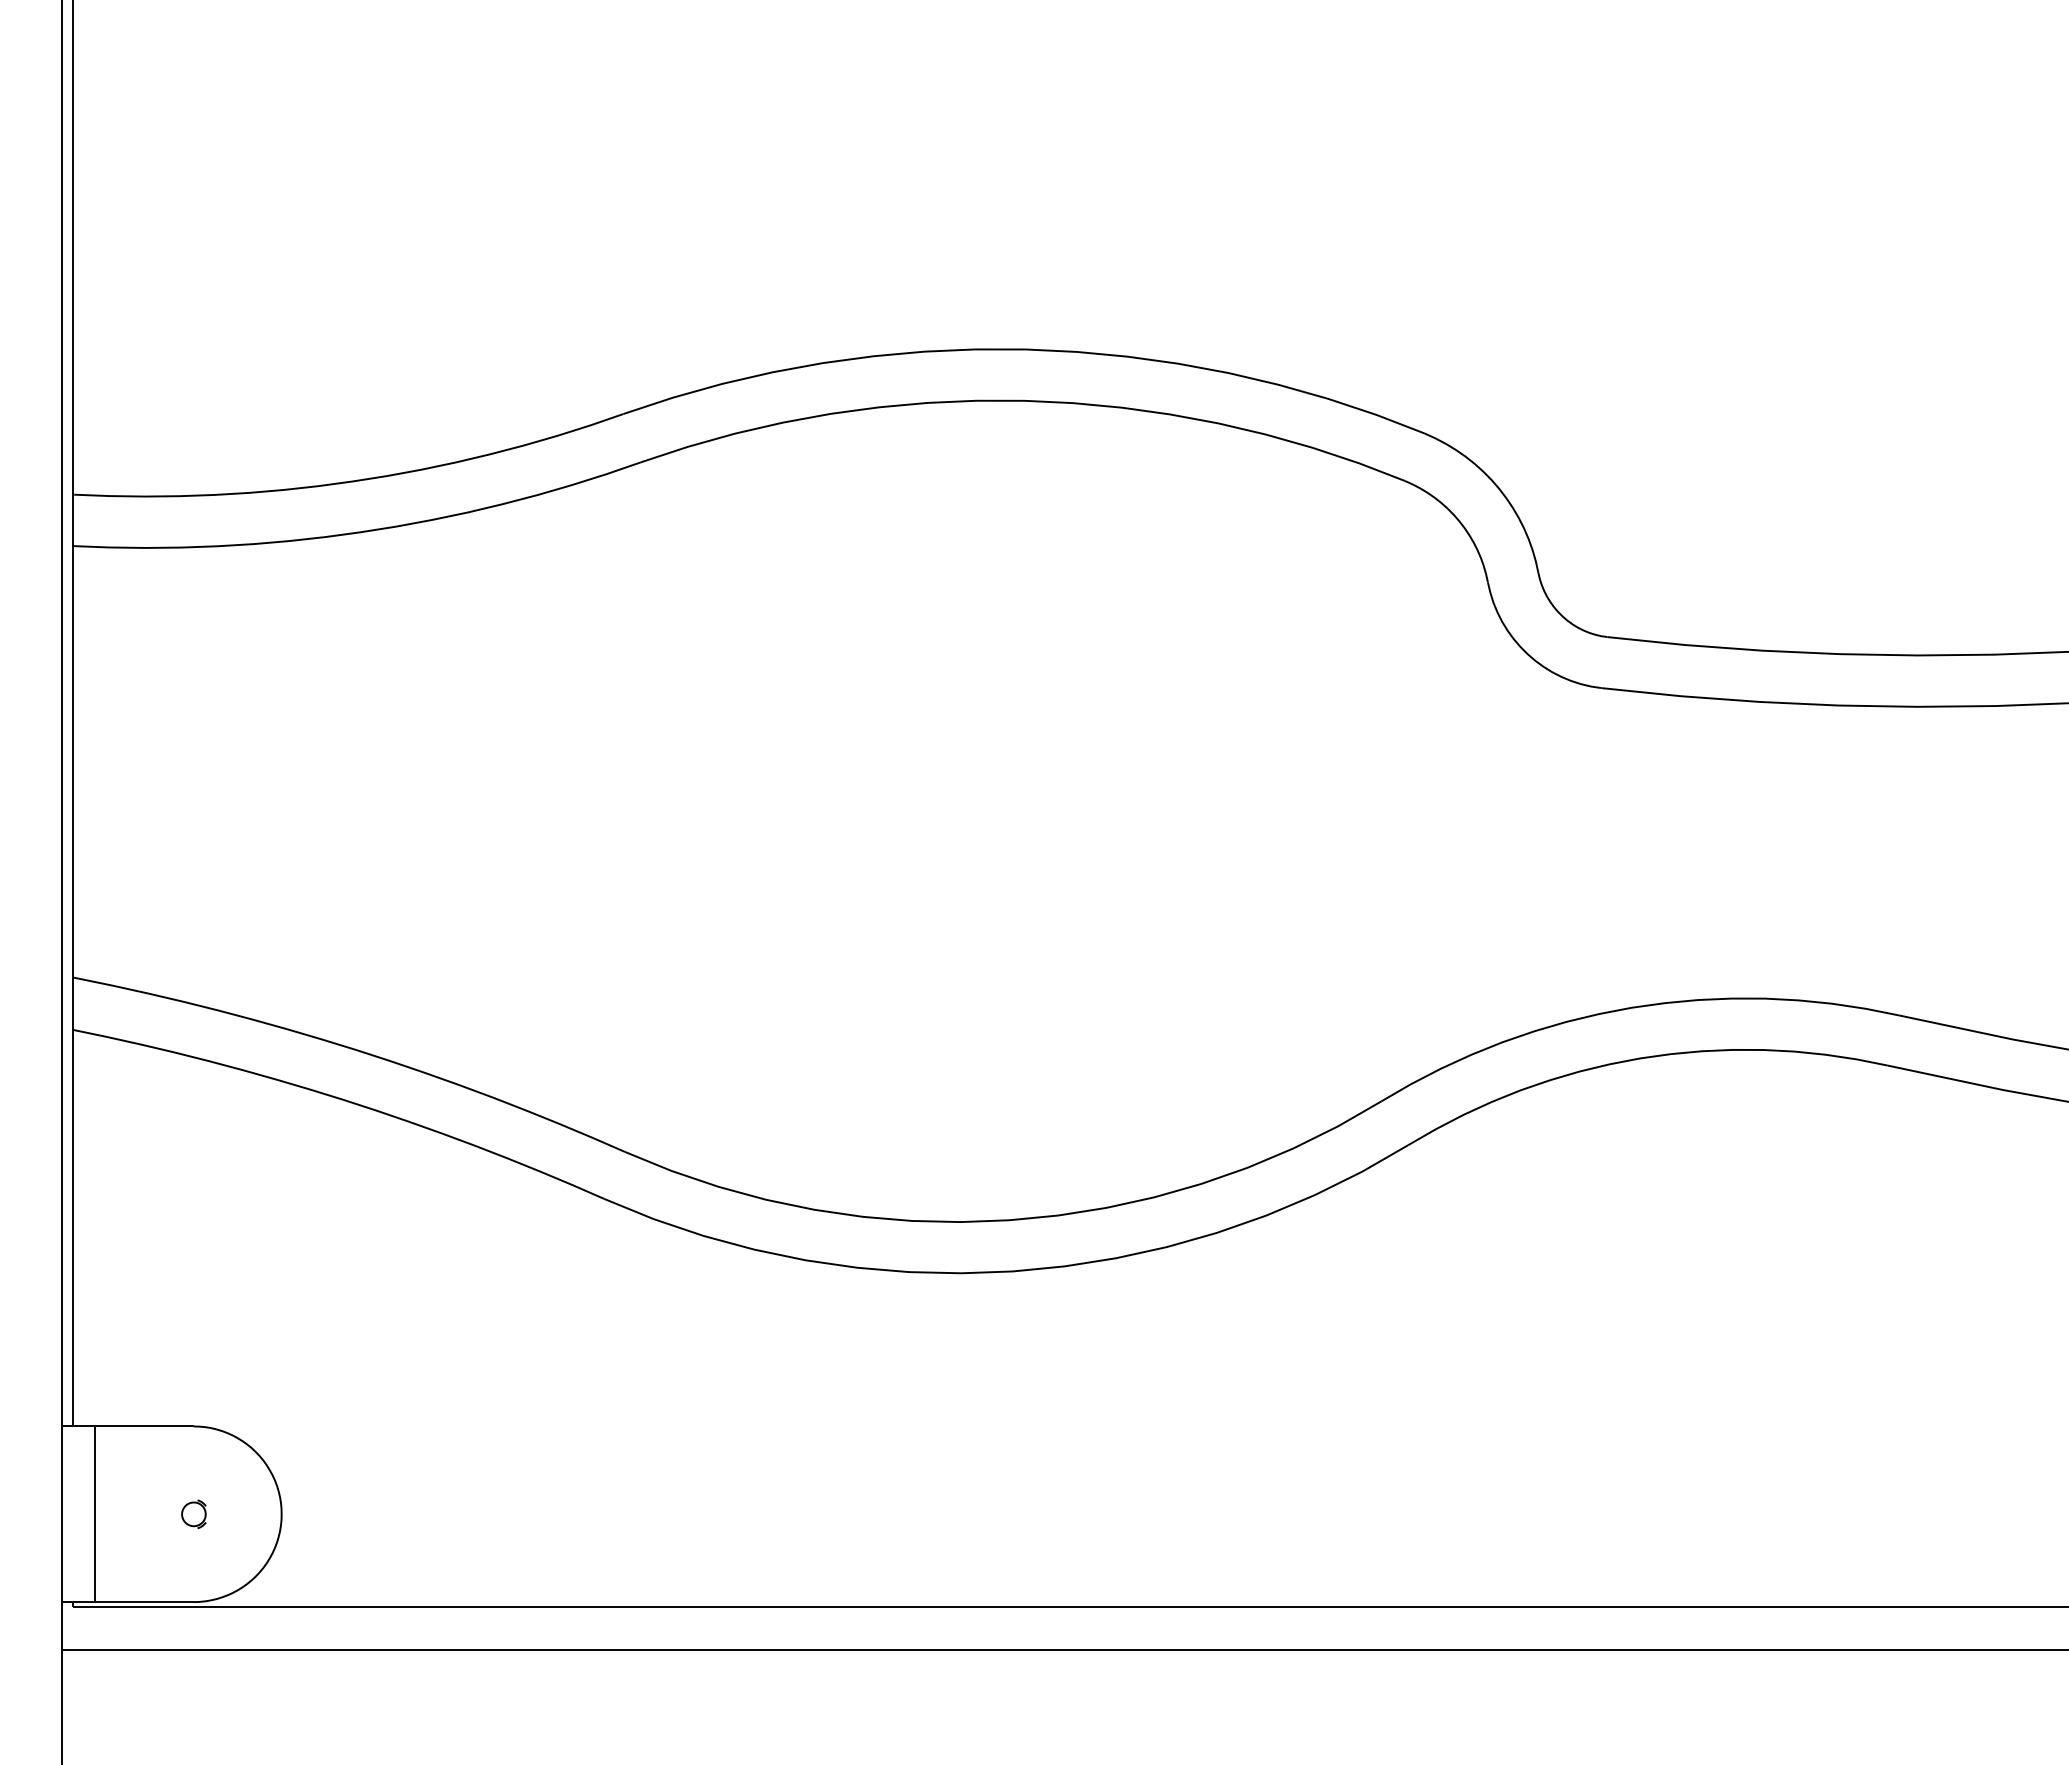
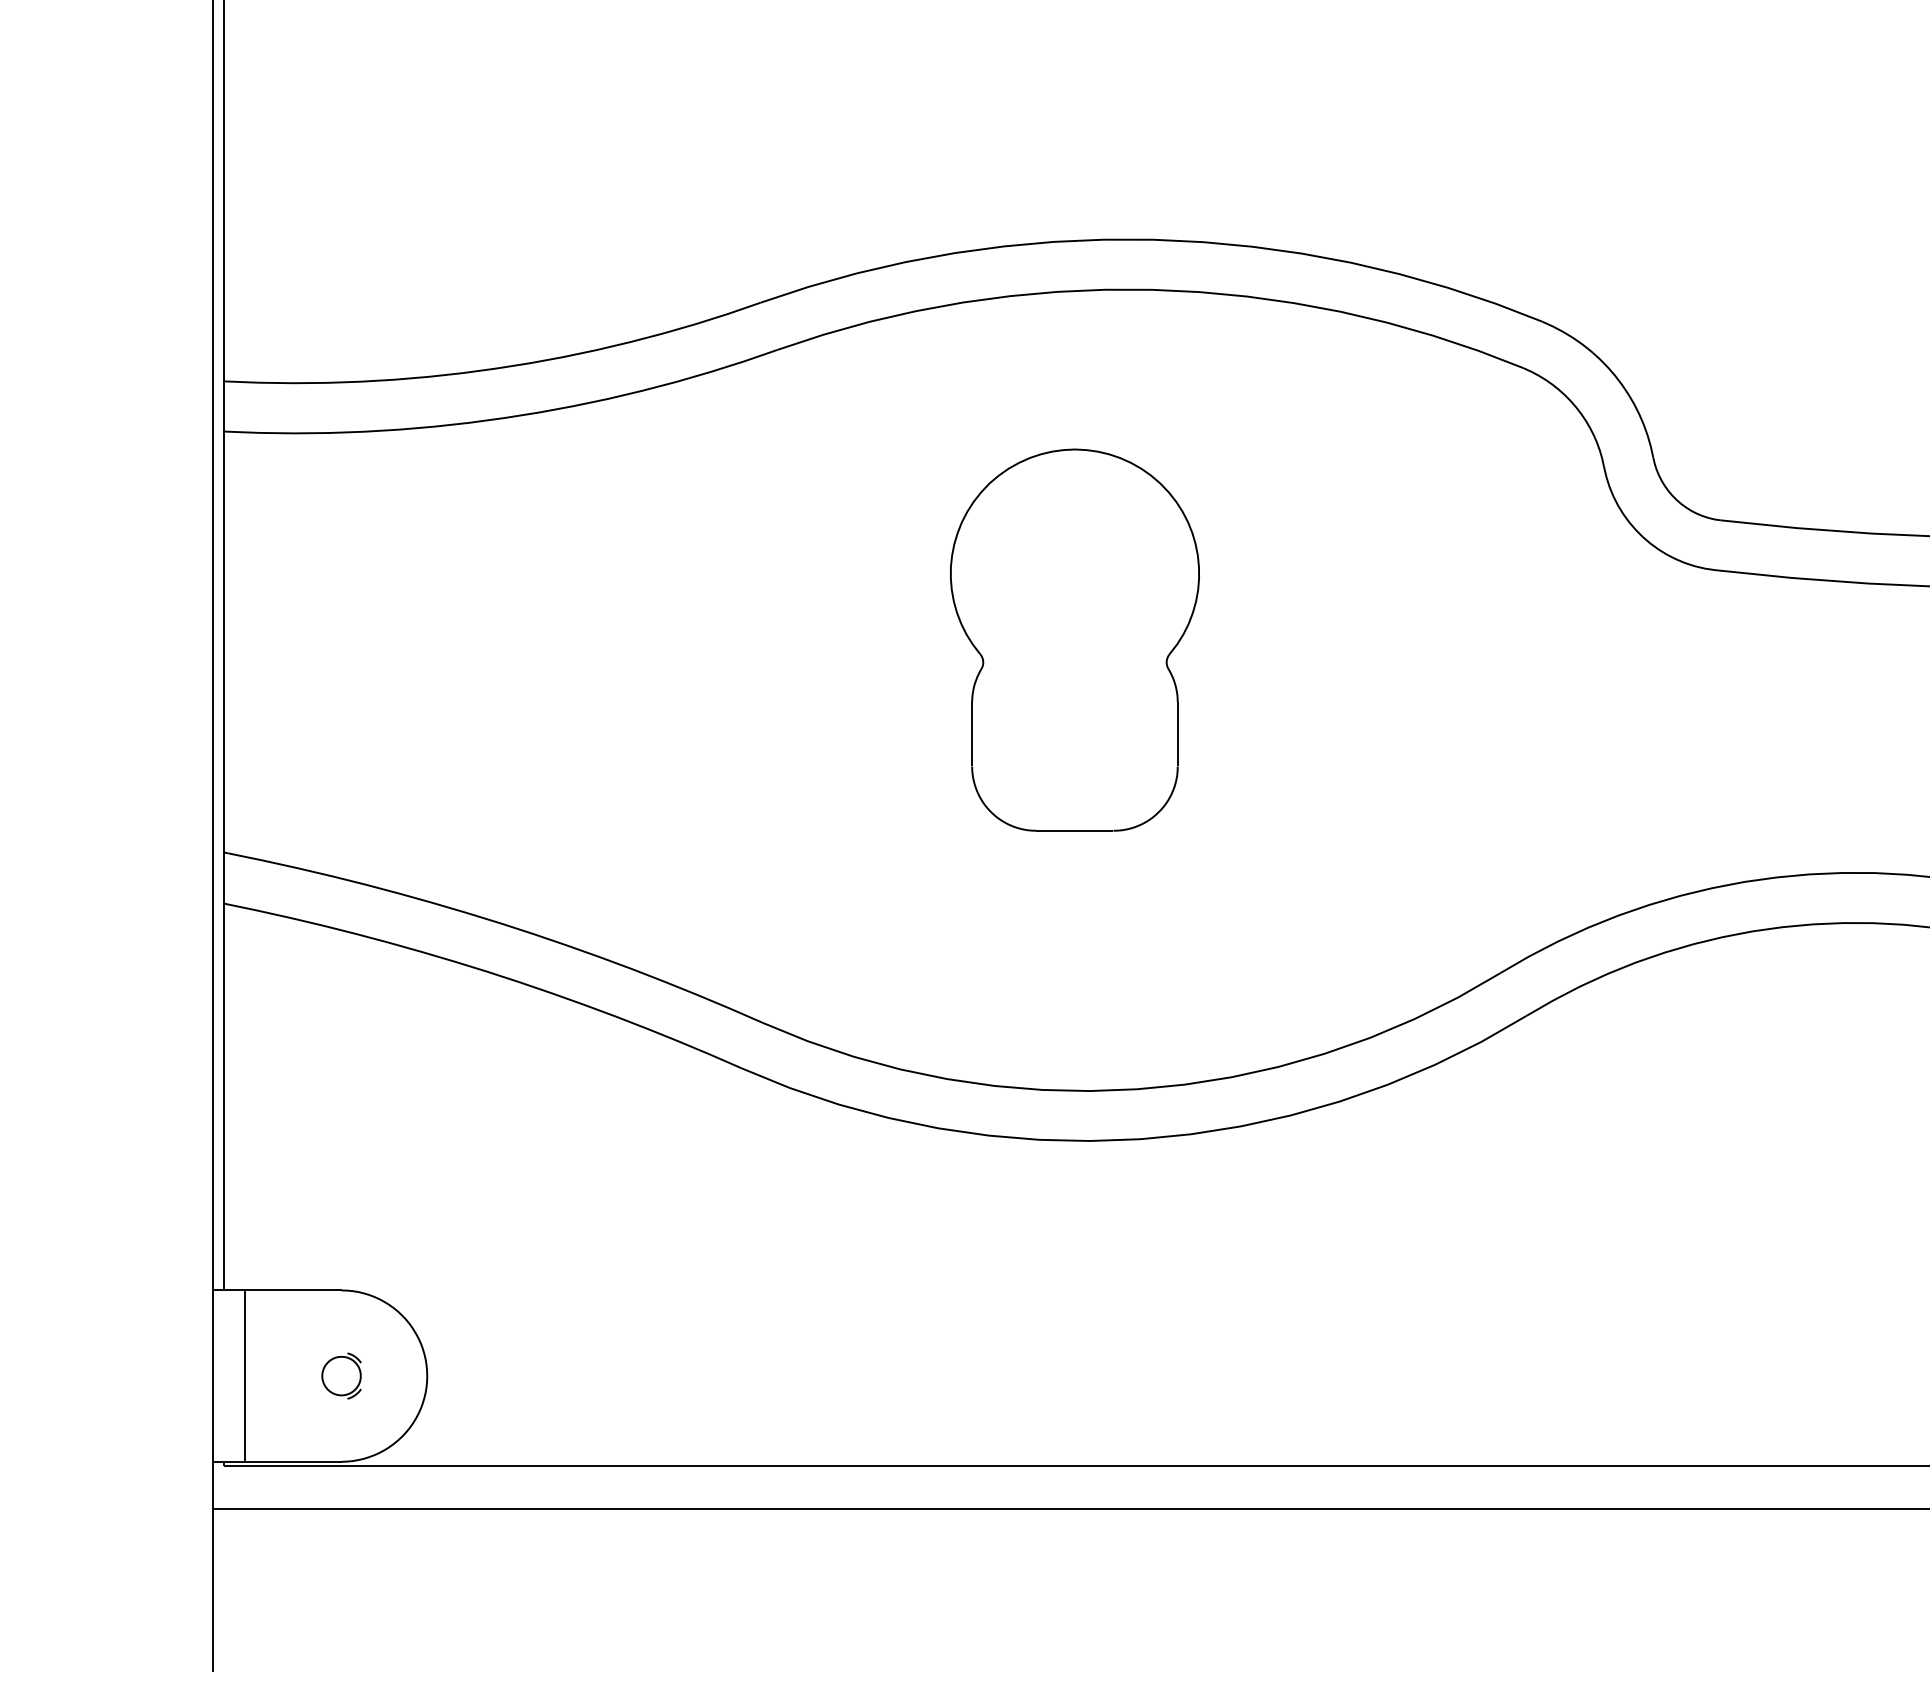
part: (945, 759) -> (1074, 639), added
part: (193, 1514) -> (341, 1376), size x1.67

